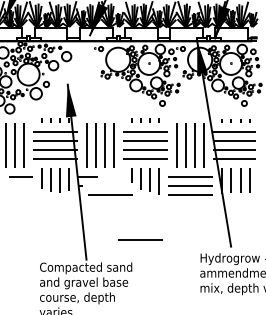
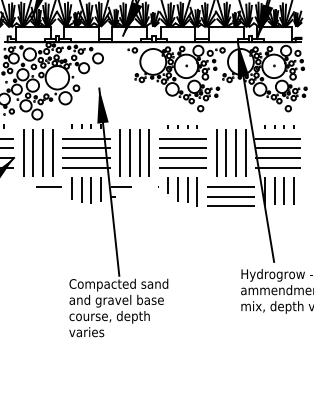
line: (110, 193) -> (144, 205), removed
line: (139, 239) -> (176, 254), removed

